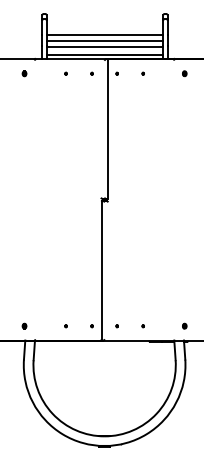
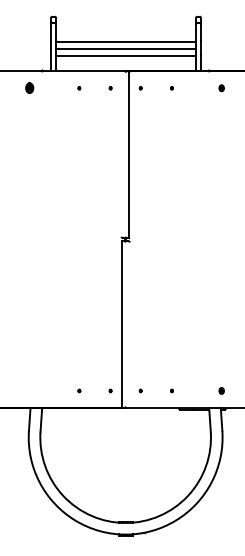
line: (105, 54) -> (126, 65), removed
part: (24, 73) -> (29, 88), size x1.6
part: (24, 325) -> (29, 390), removed

